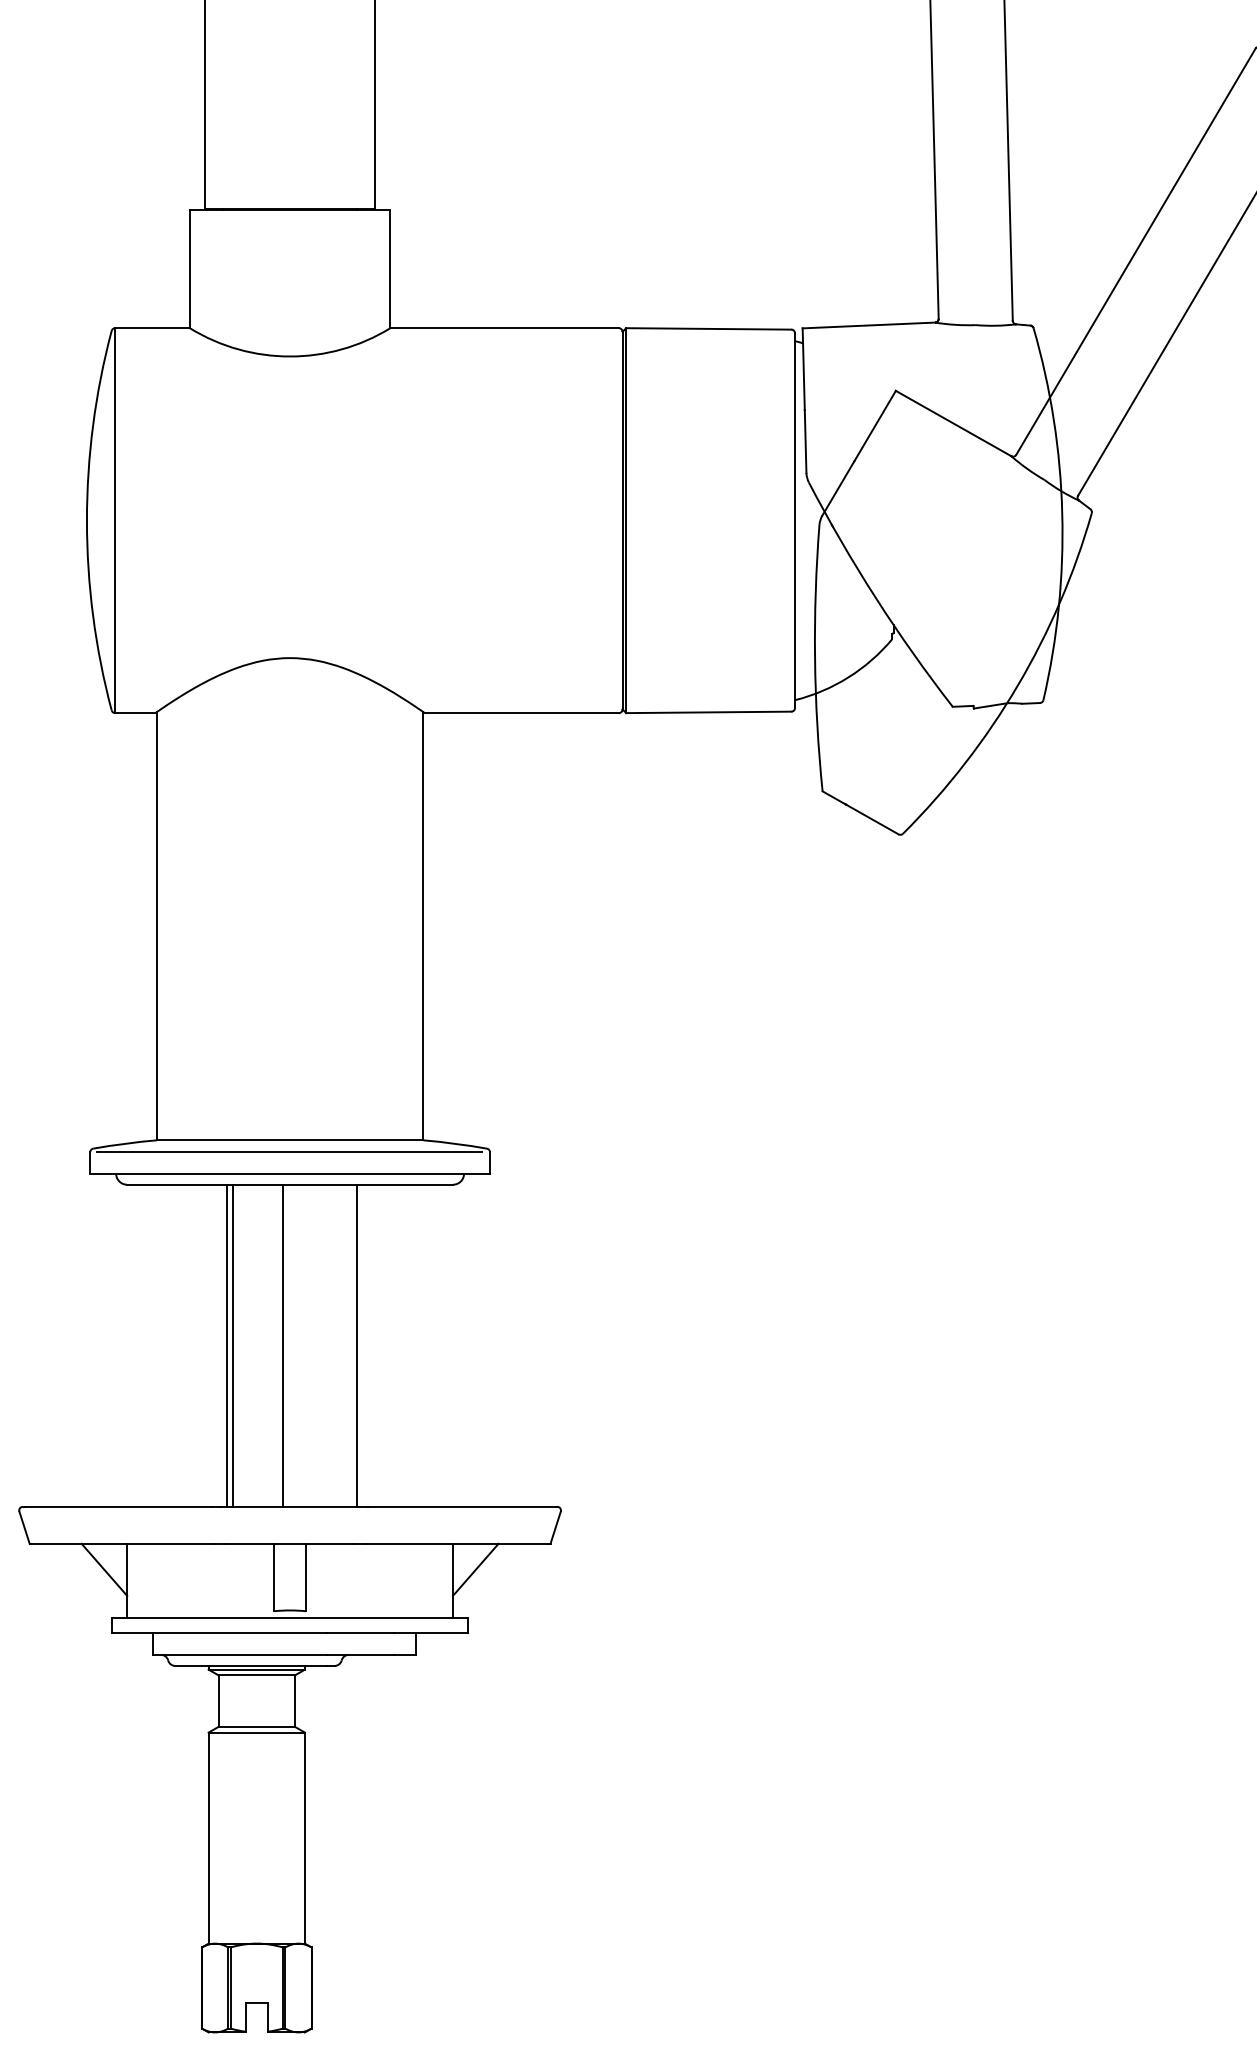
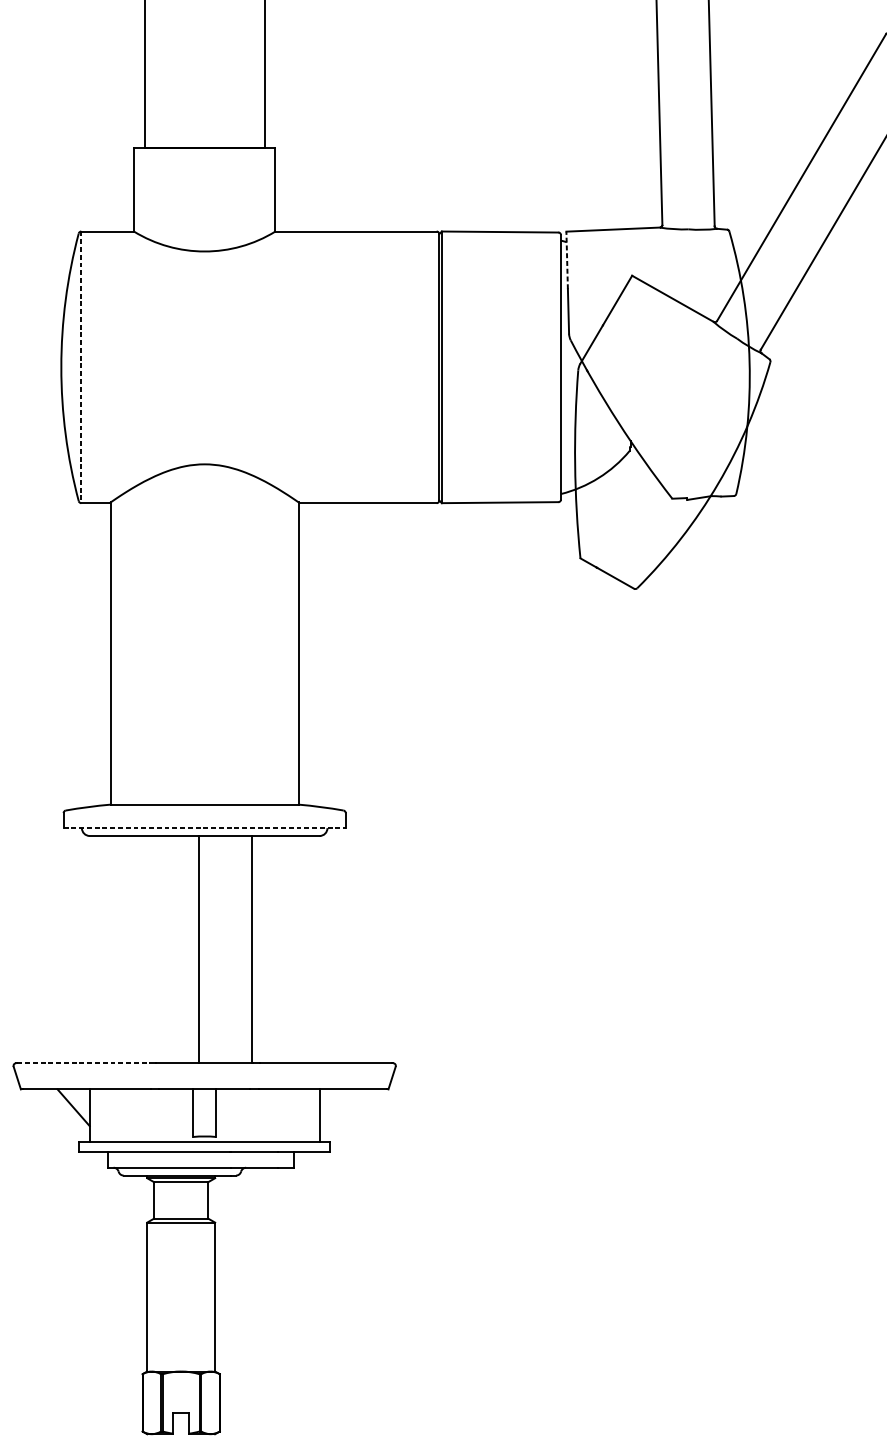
line: (803, 369) -> (566, 260), solid -> dashed
line: (115, 521) -> (81, 367), solid -> dashed
line: (289, 1152) -> (204, 813), removed
line: (290, 1173) -> (204, 828), solid -> dashed
line: (227, 1345) -> (160, 949), removed
line: (232, 1345) -> (164, 949), removed
line: (118, 1506) -> (83, 1063), solid -> dashed
line: (475, 1569) -> (335, 1107), removed

